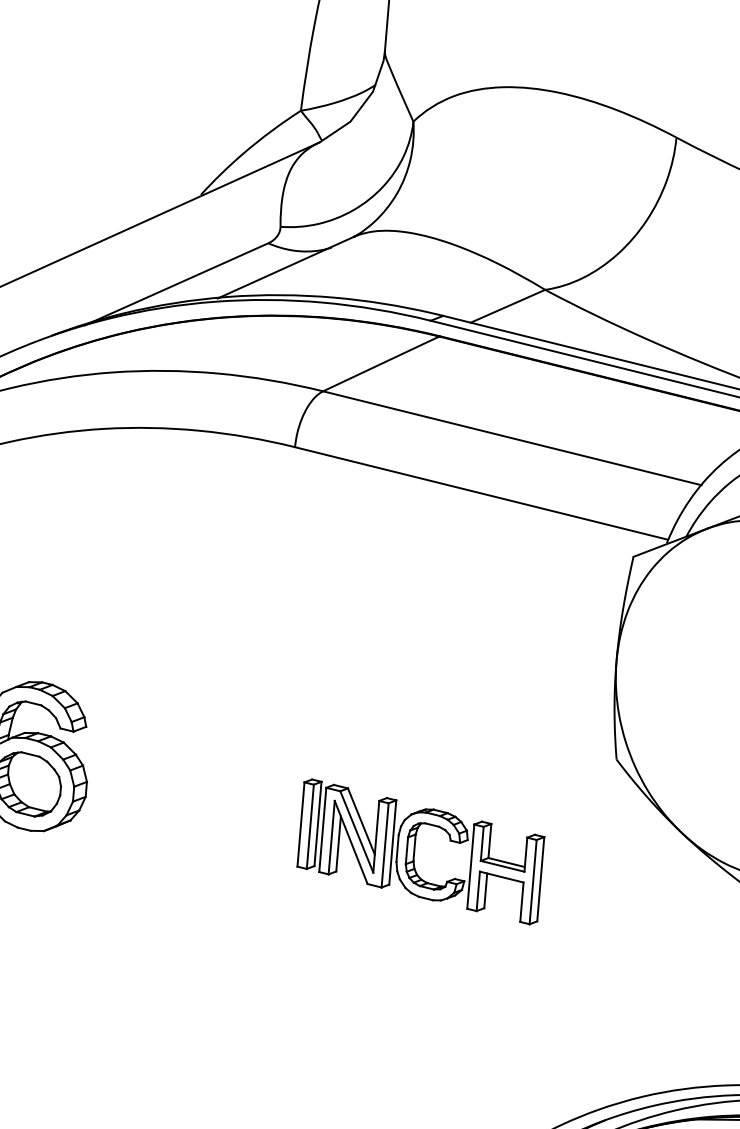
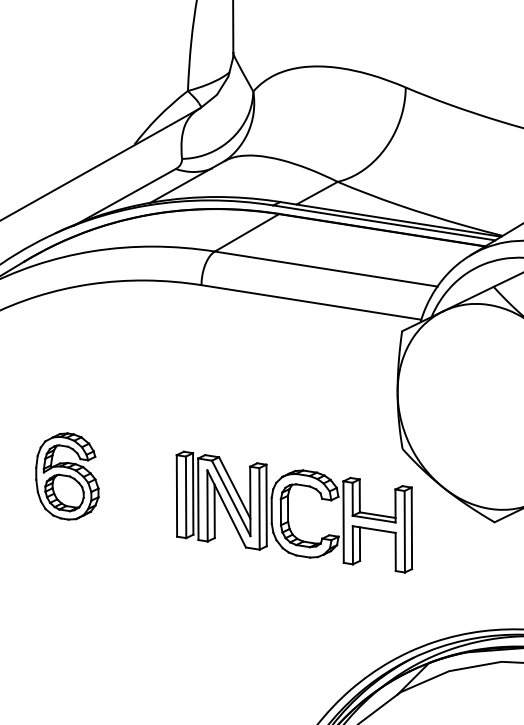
part: (421, 850) -> (294, 511), size x1.67

